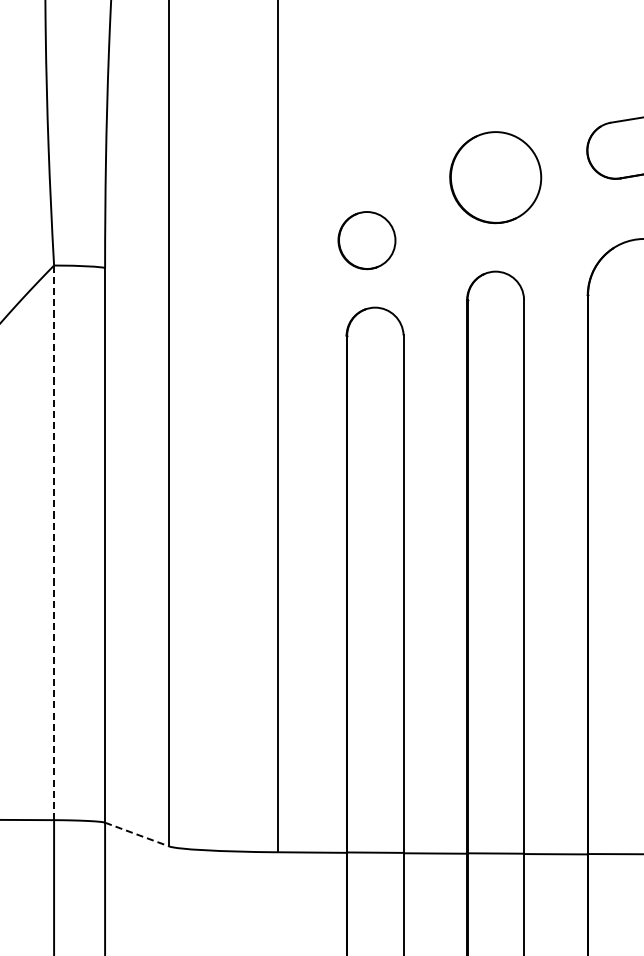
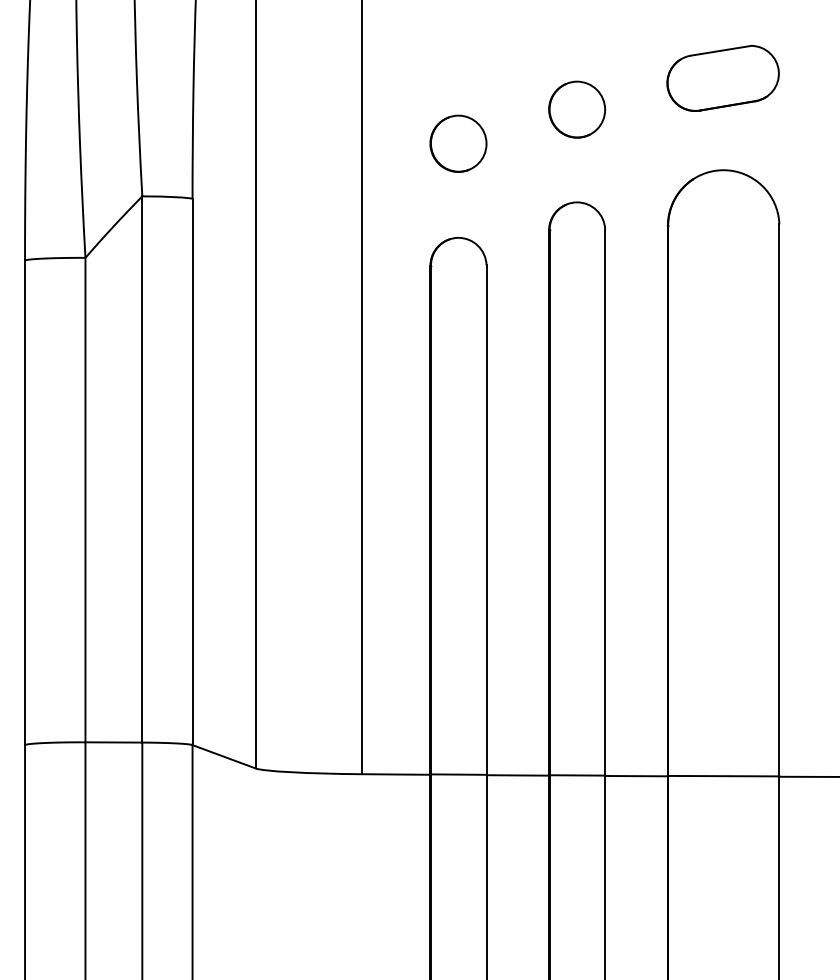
part: (494, 177) -> (576, 109), size x0.62
part: (367, 240) -> (458, 143), moved
line: (54, 541) -> (142, 468), dashed -> solid
line: (137, 834) -> (224, 756), dashed -> solid

